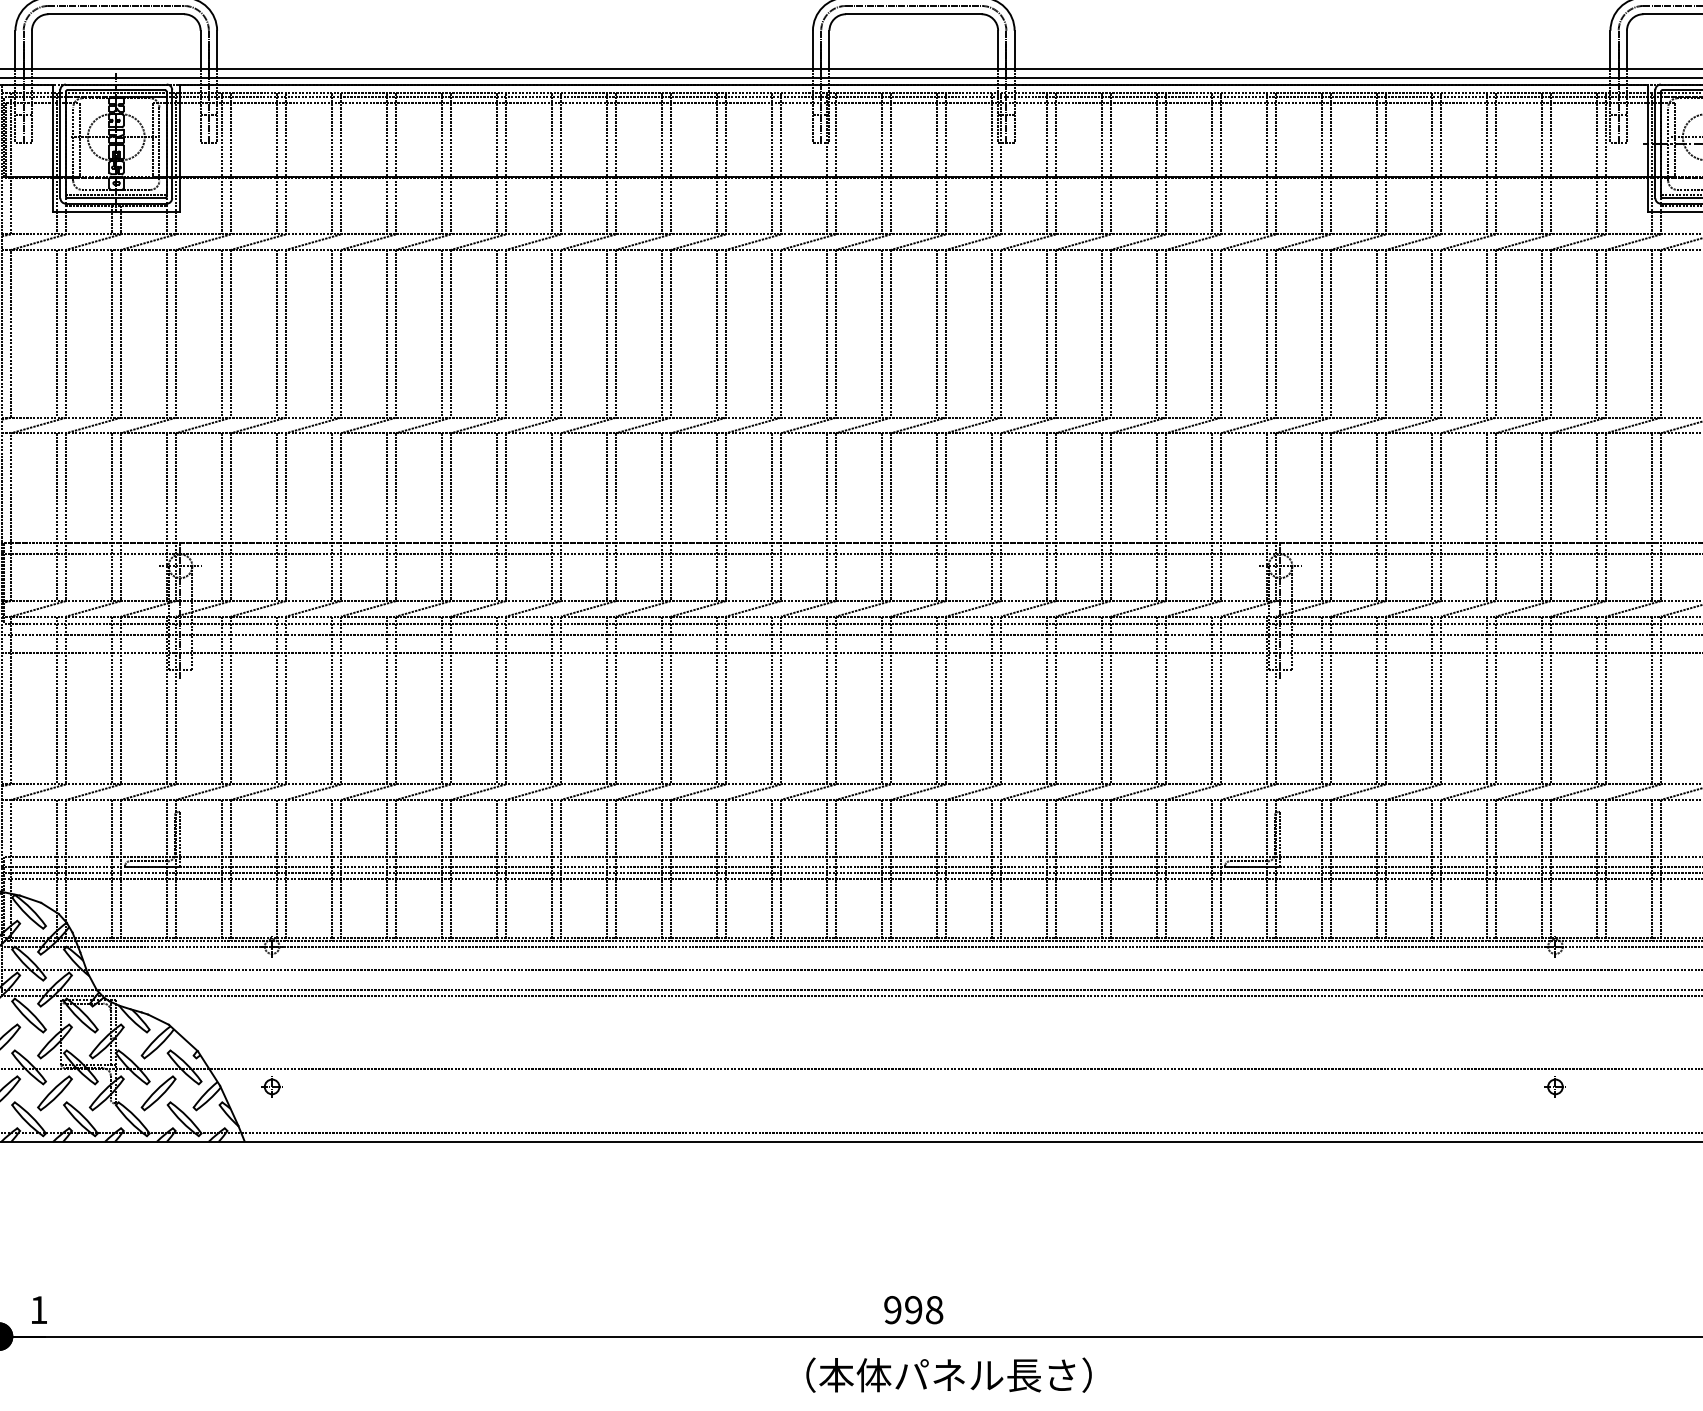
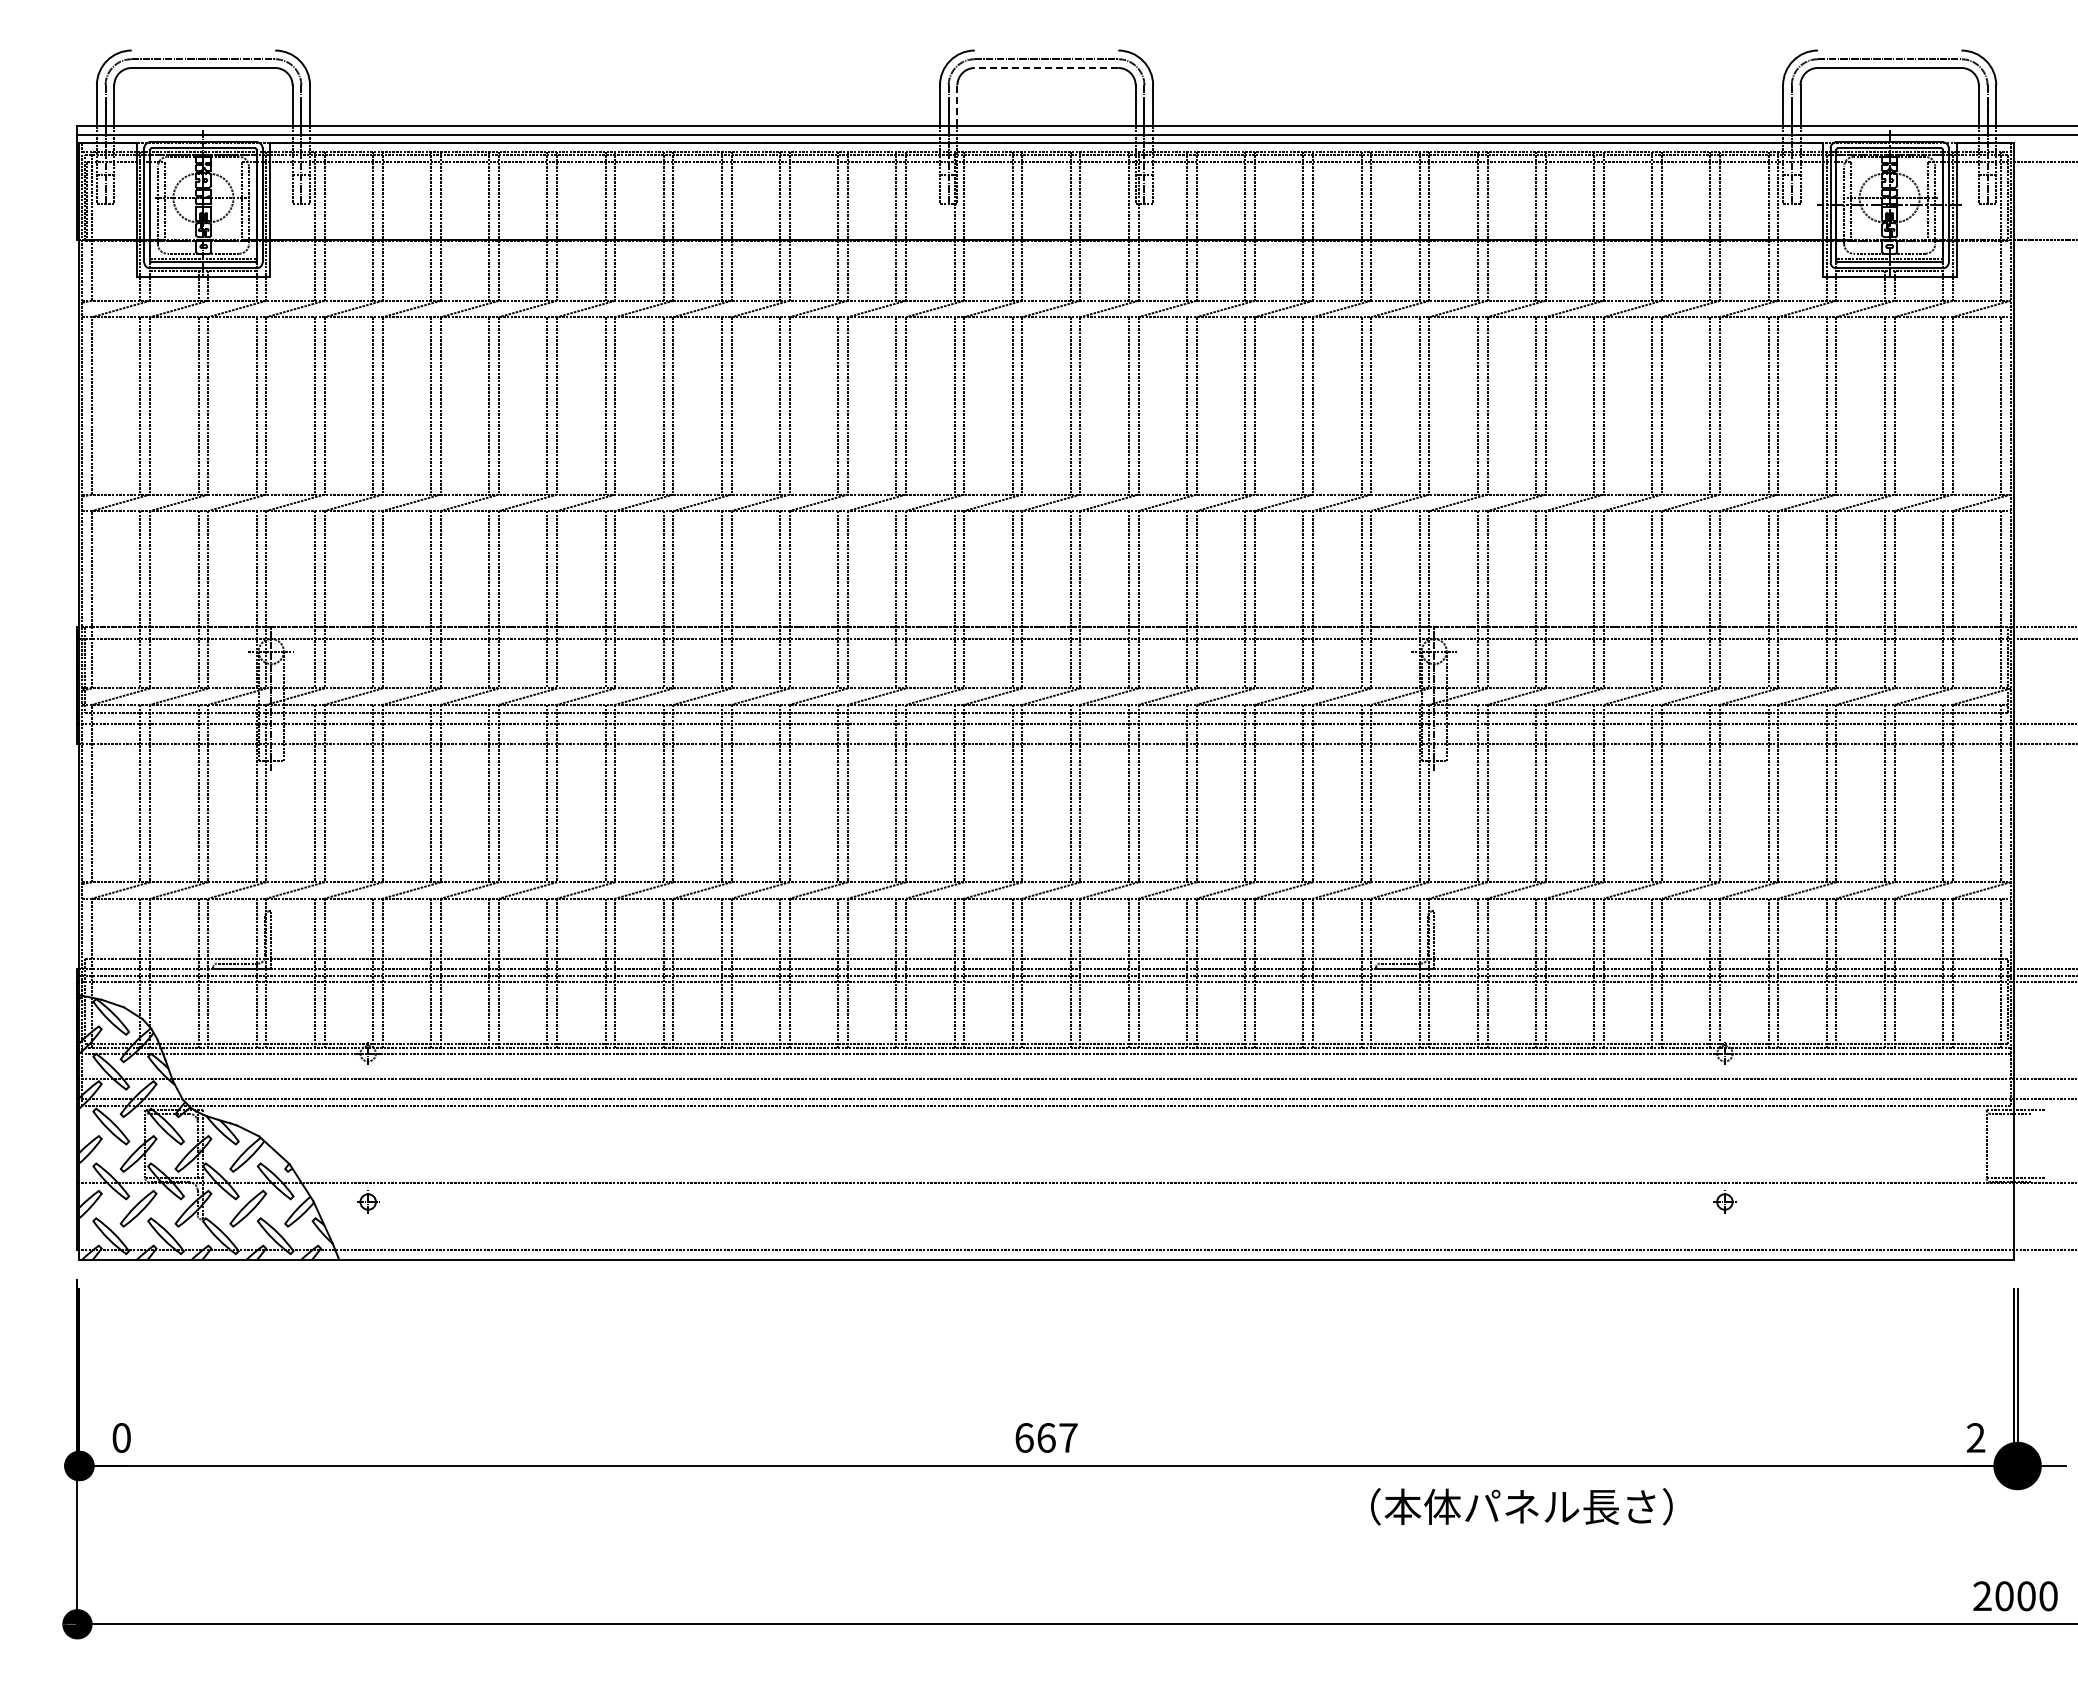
line: (913, 13) -> (1046, 67), solid -> dashed
line: (829, 49) -> (957, 105), solid -> dashed
text: (38, 1309) -> (121, 1437), 1 -> 0
text: (913, 1309) -> (1046, 1437), 998 -> 667
text: (948, 1374) -> (1521, 1506), moved

